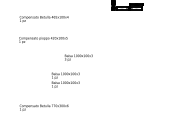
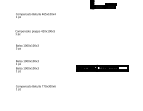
text: (78, 57) -> (27, 46), moved
text: (65, 79) -> (27, 65), moved
part: (125, 83) -> (102, 68), added

